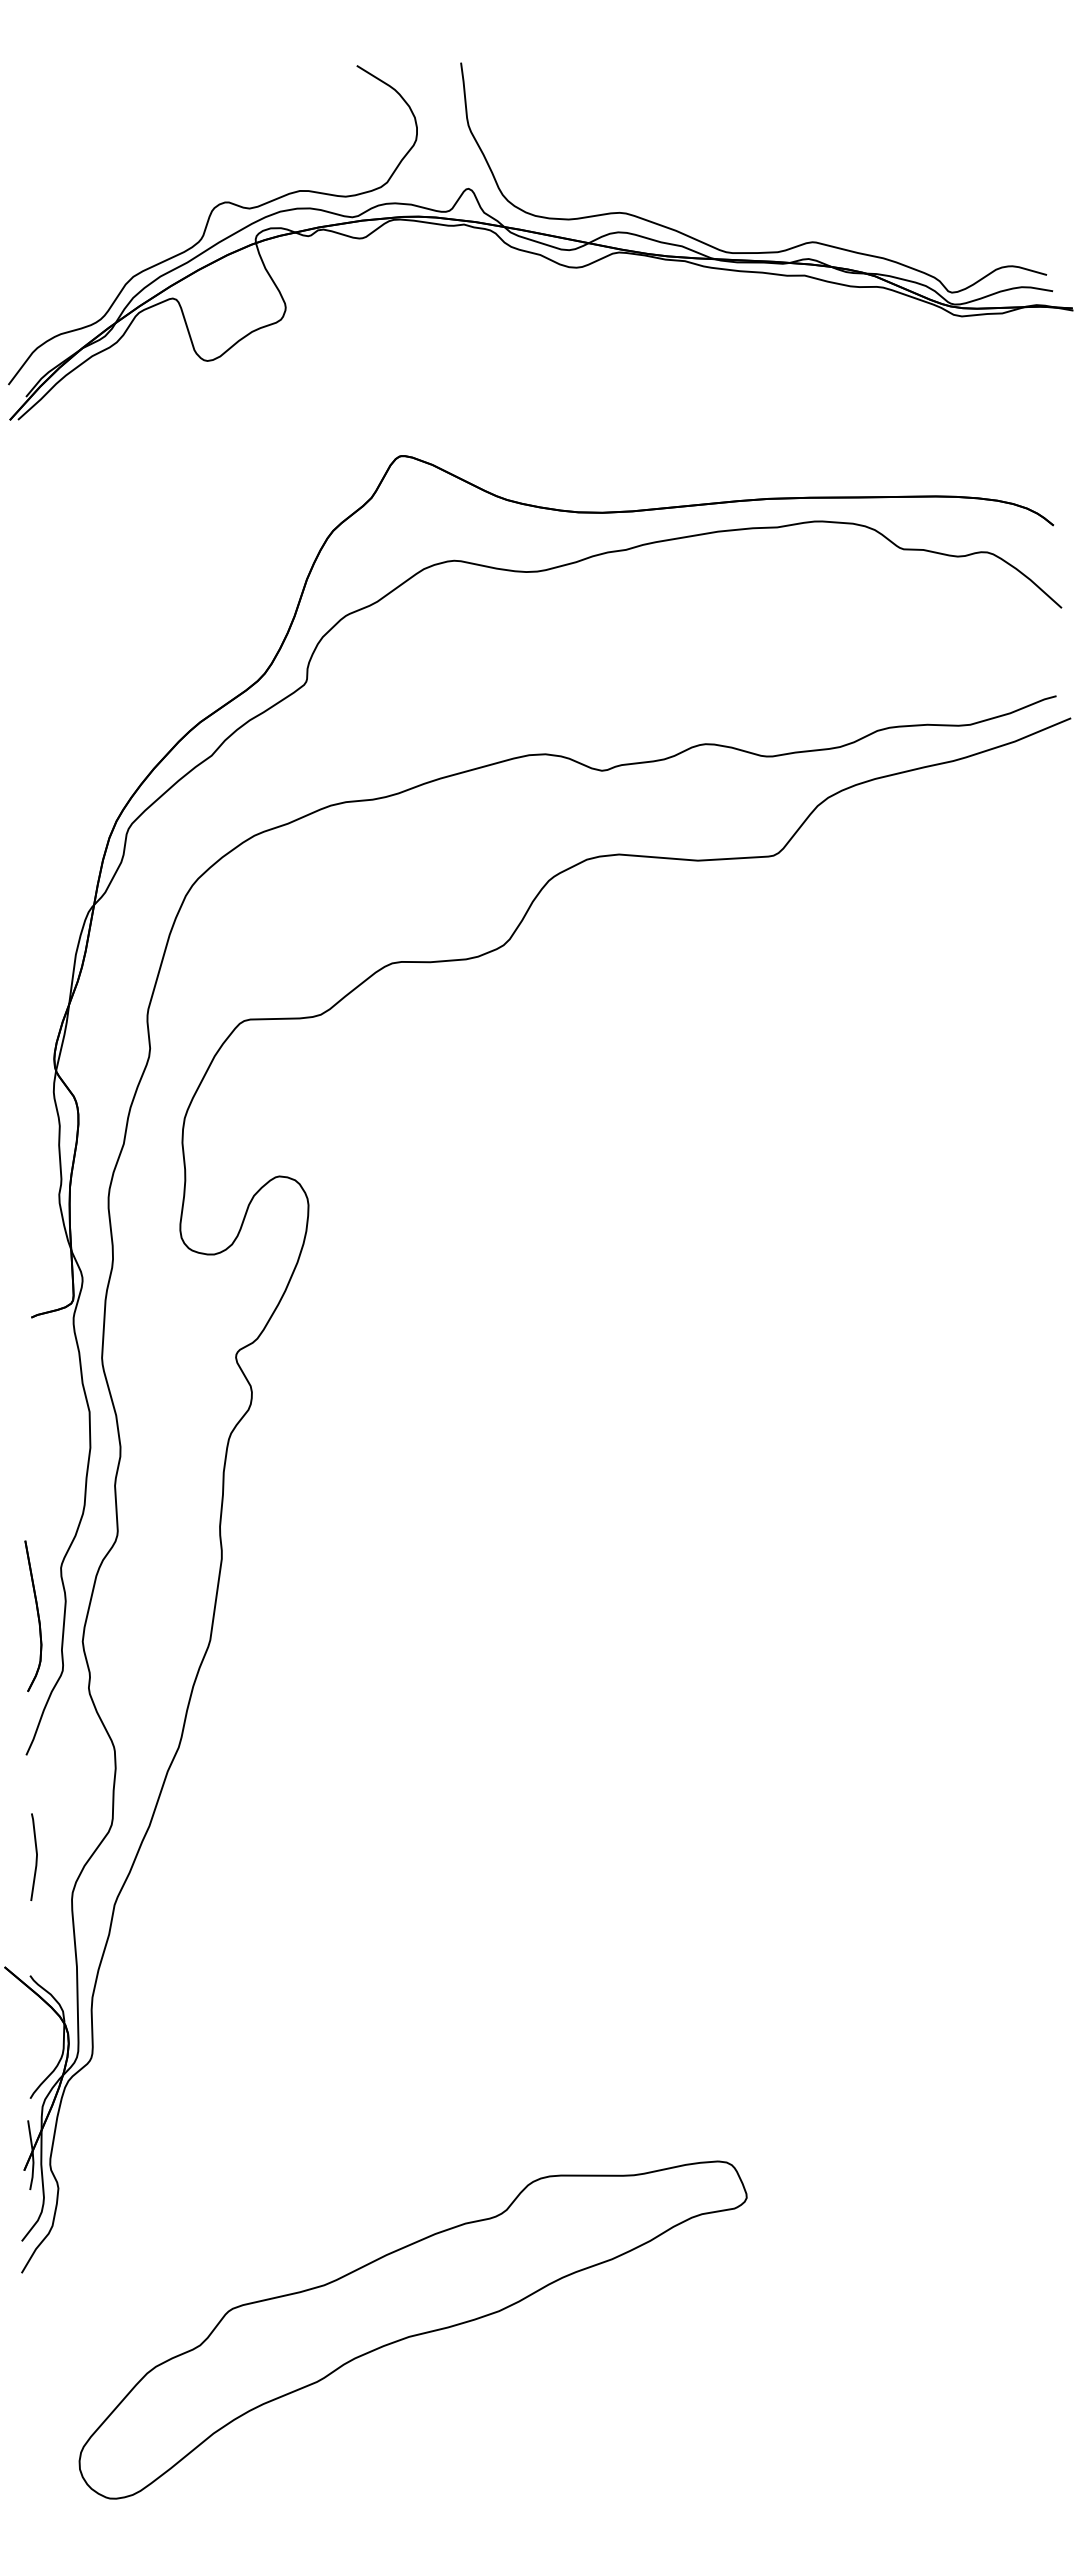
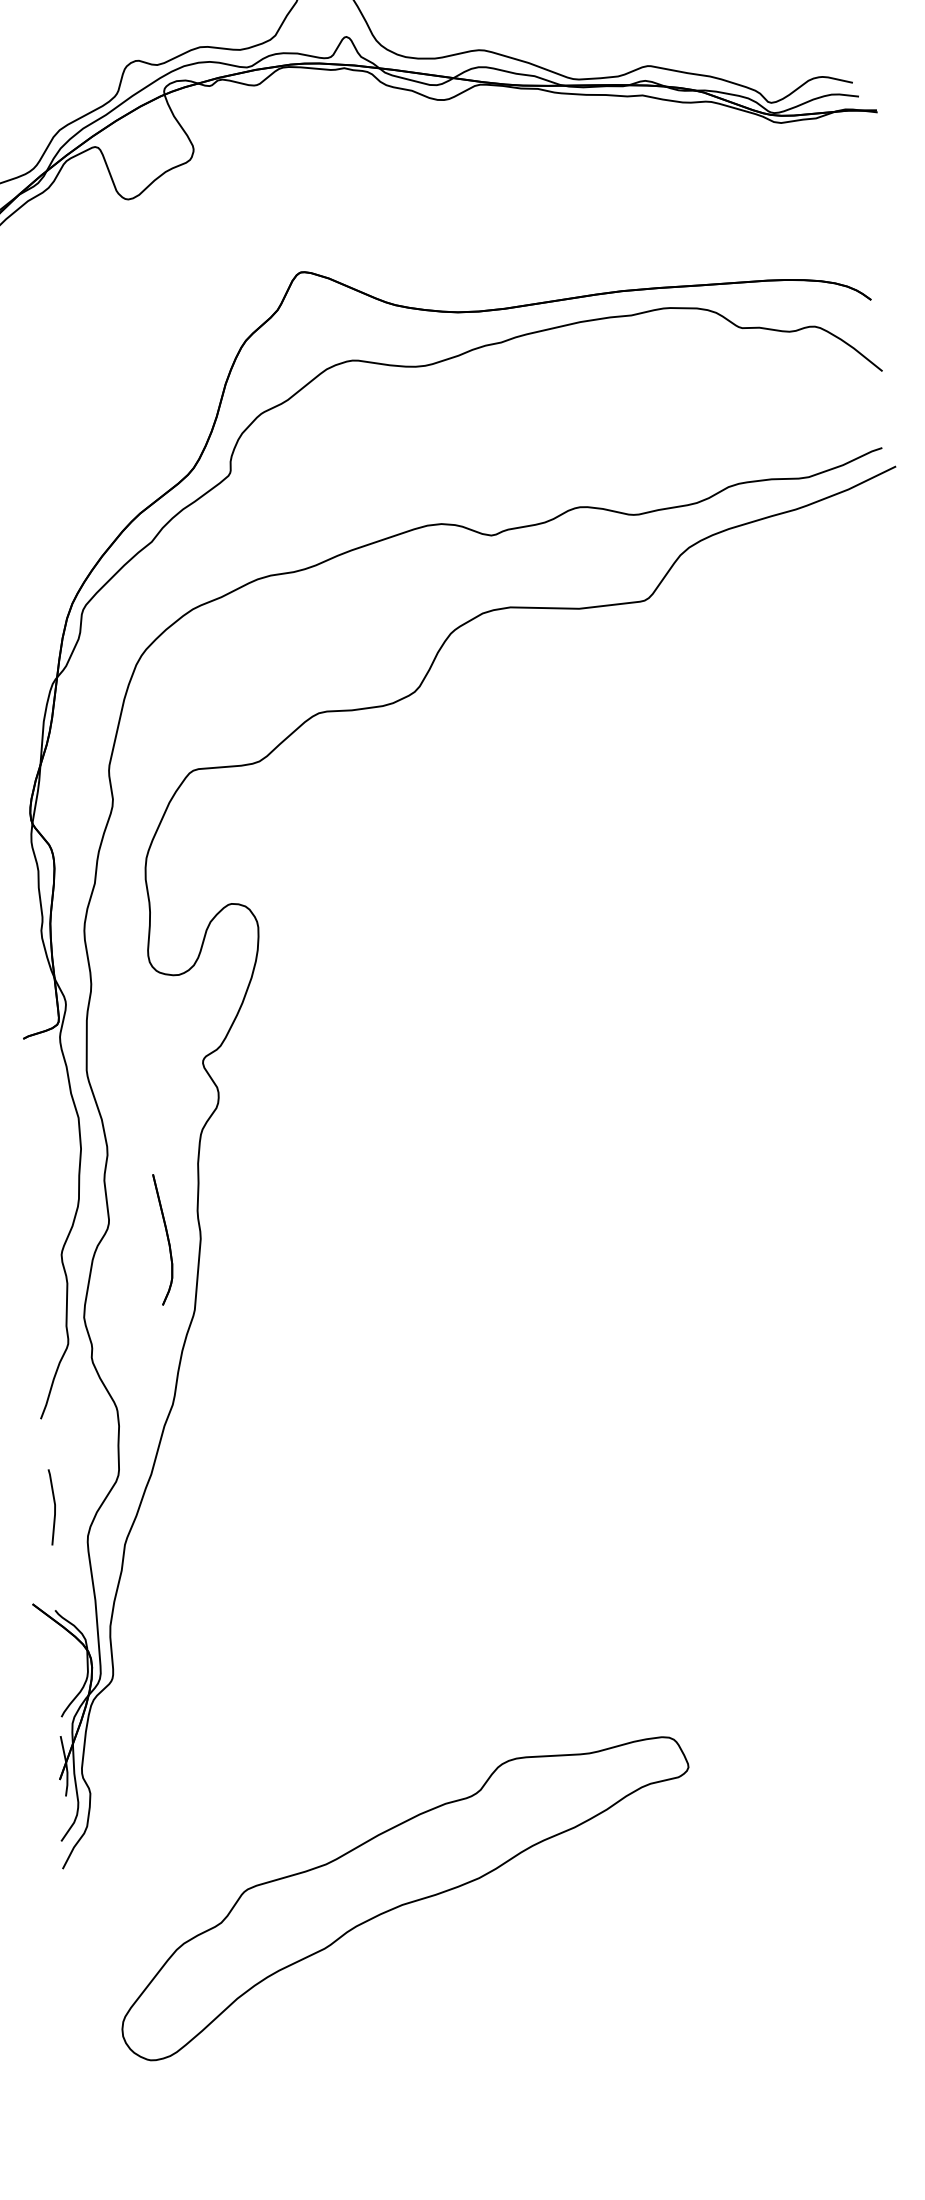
part: (33, 1616) -> (163, 1239), moved

